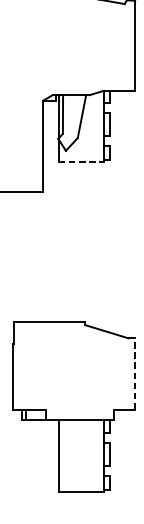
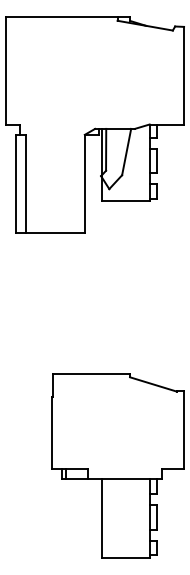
line: (81, 162) -> (126, 201), dashed -> solid
line: (135, 374) -> (184, 430), dashed -> solid

